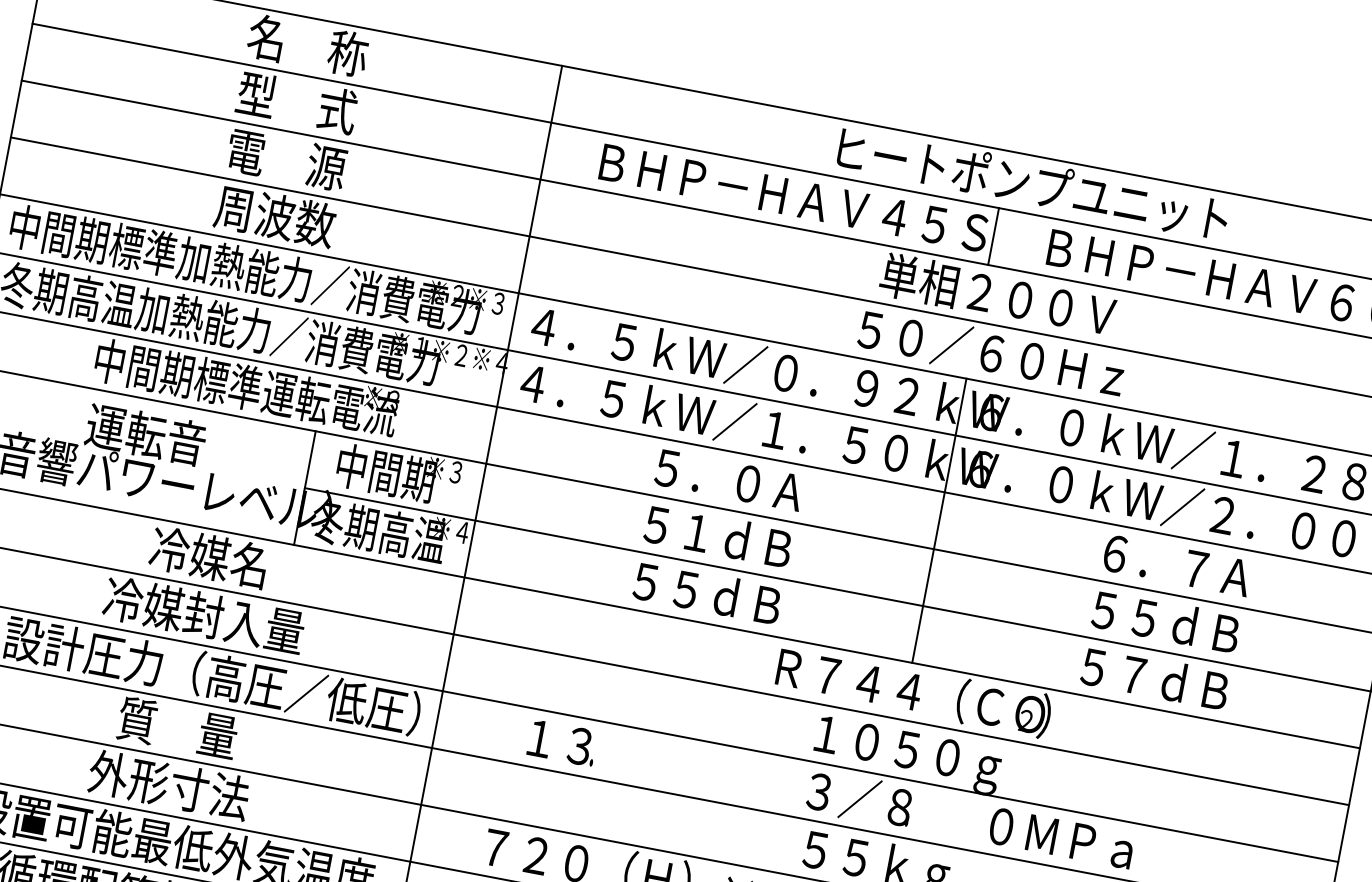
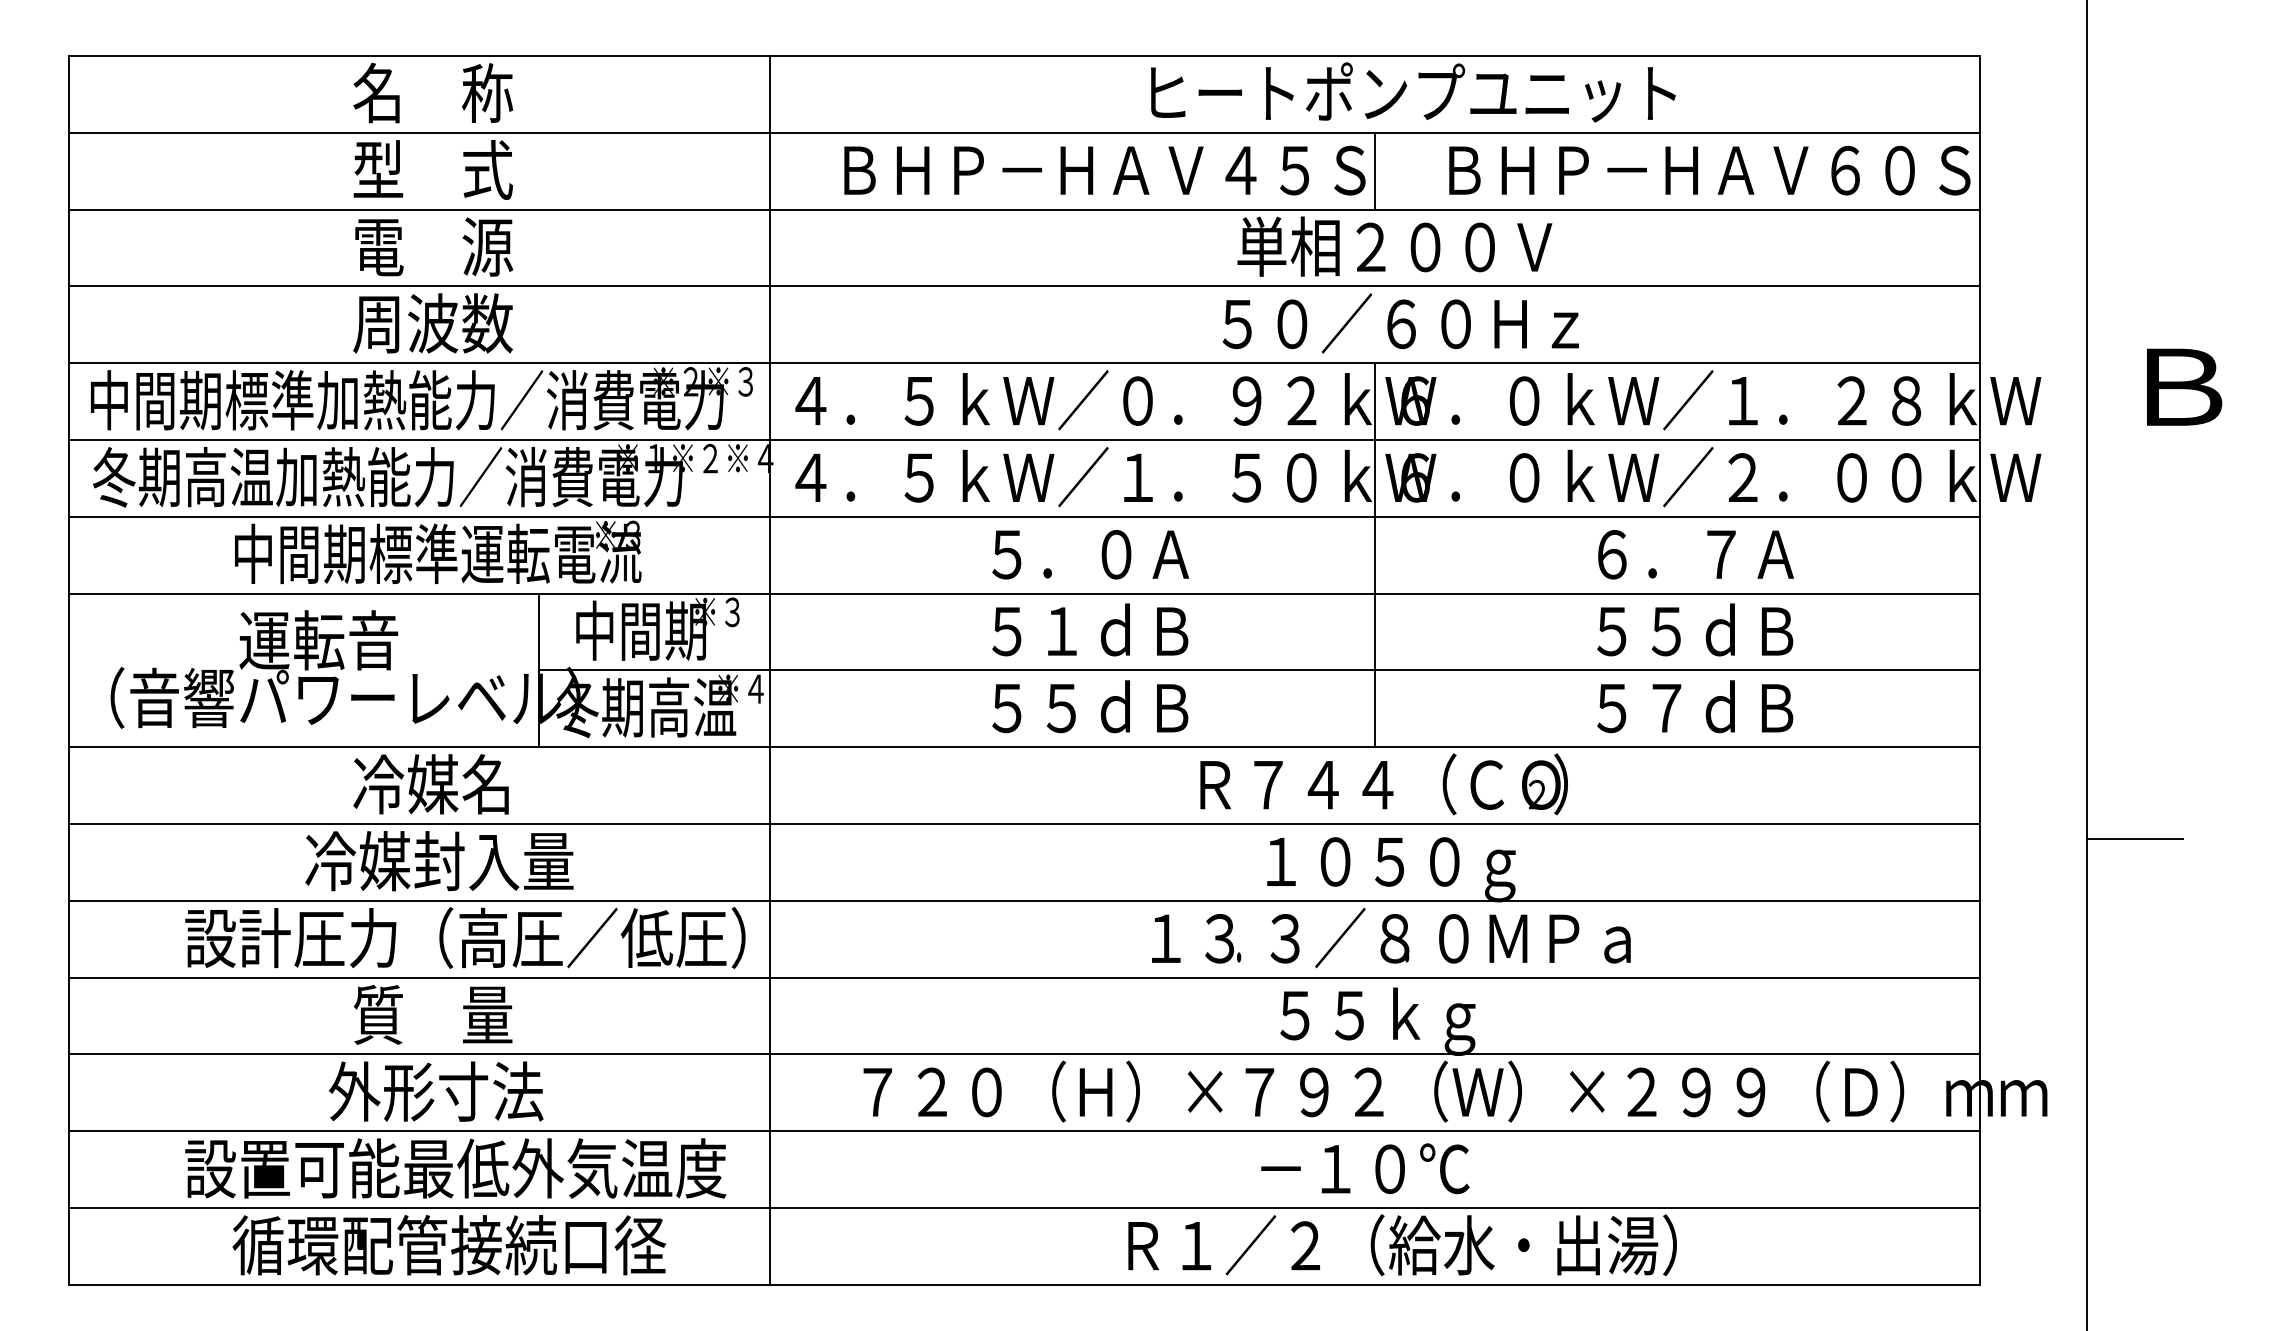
text: (562, 742) -> (1196, 938), moved
text: (1061, 838) -> (1534, 938), moved

